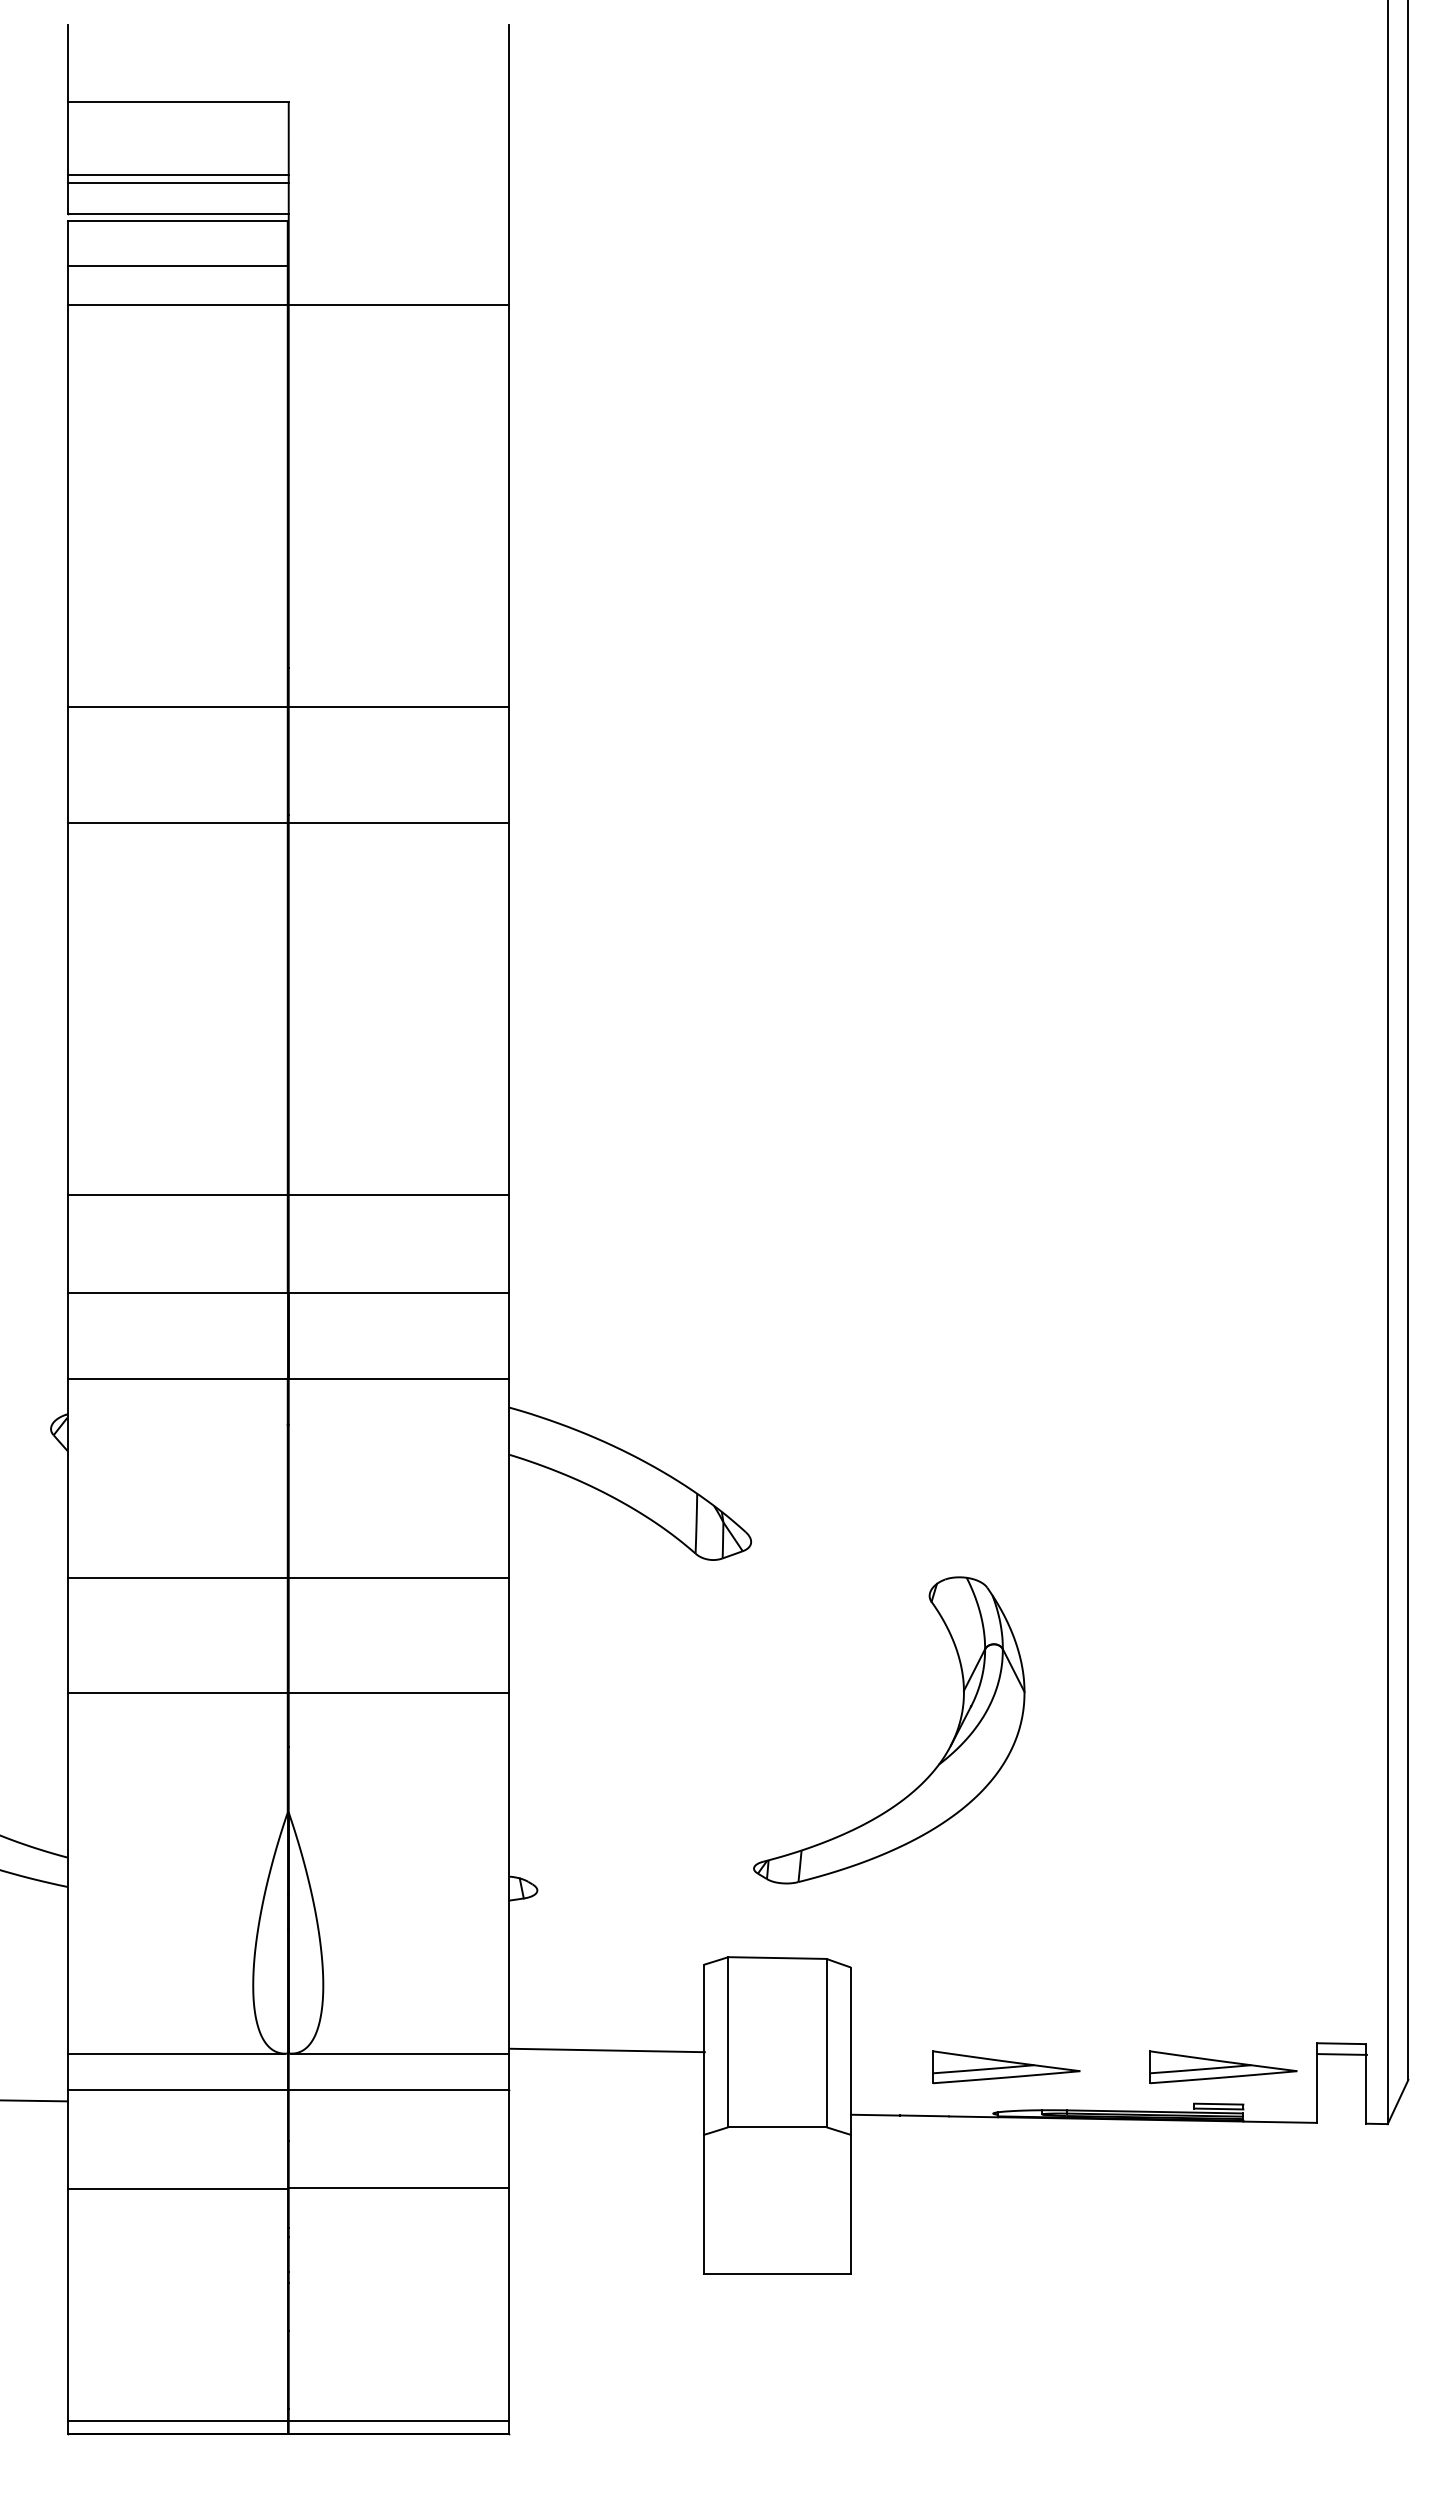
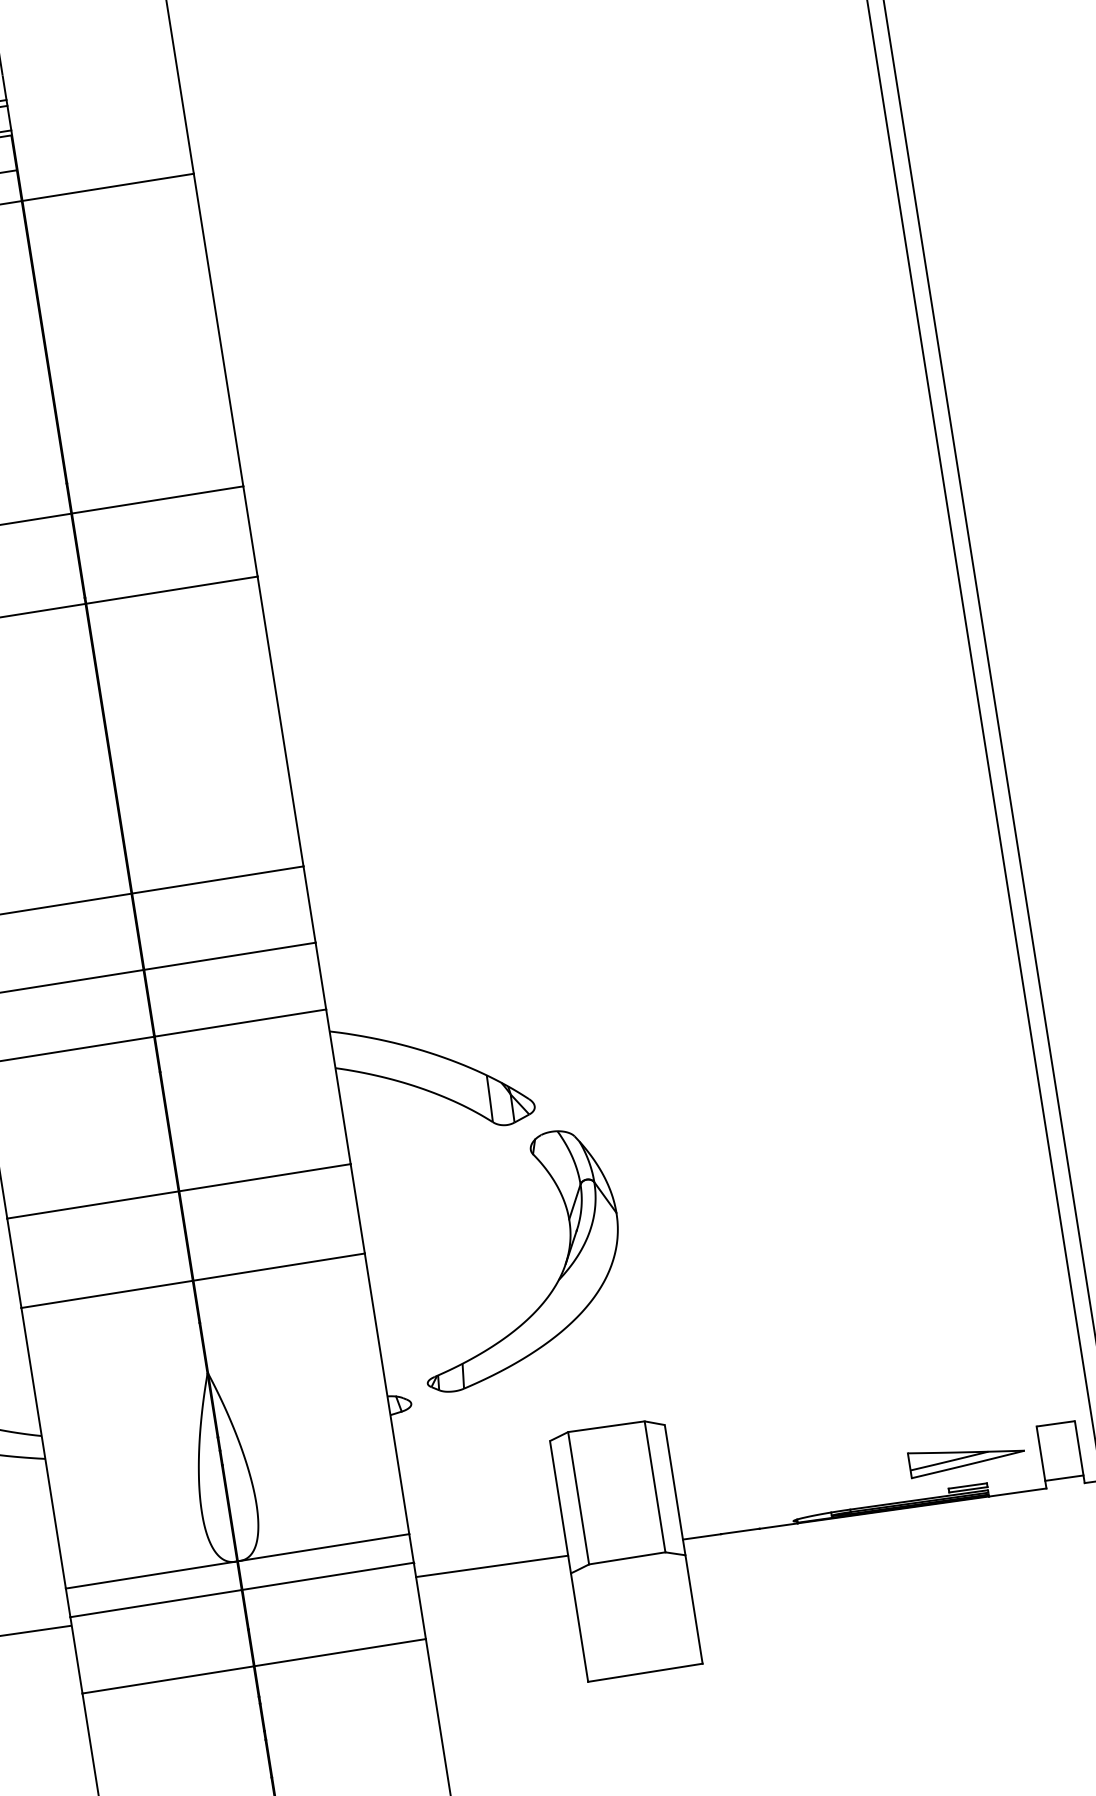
part: (933, 1769) -> (555, 1284), moved
line: (606, 2050) -> (491, 1566), moved
line: (1341, 2054) -> (1063, 1478), moved
part: (1006, 2067) -> (798, 1483), removed

